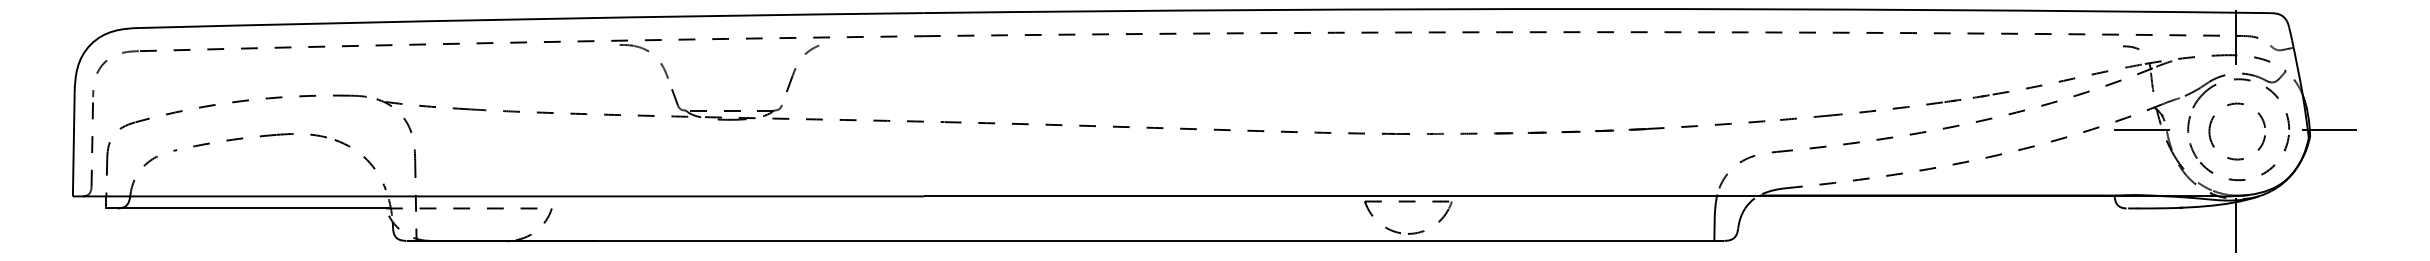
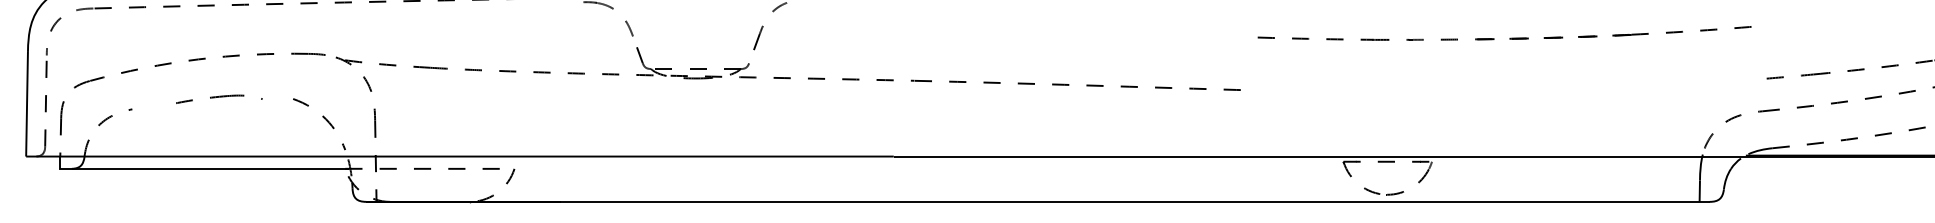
part: (1527, 132) -> (1509, 38), moved
part: (259, 140) -> (216, 99), size x0.6

